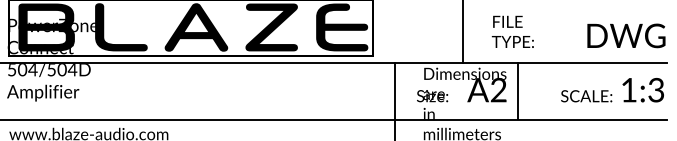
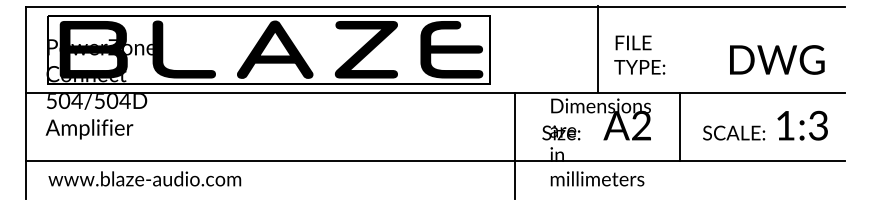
text: (578, 31) -> (719, 54), moved
text: (612, 89) -> (765, 125), moved
line: (518, 90) -> (680, 126), moved

